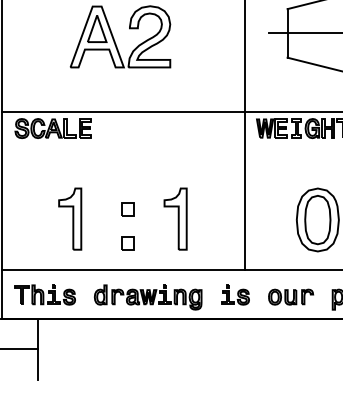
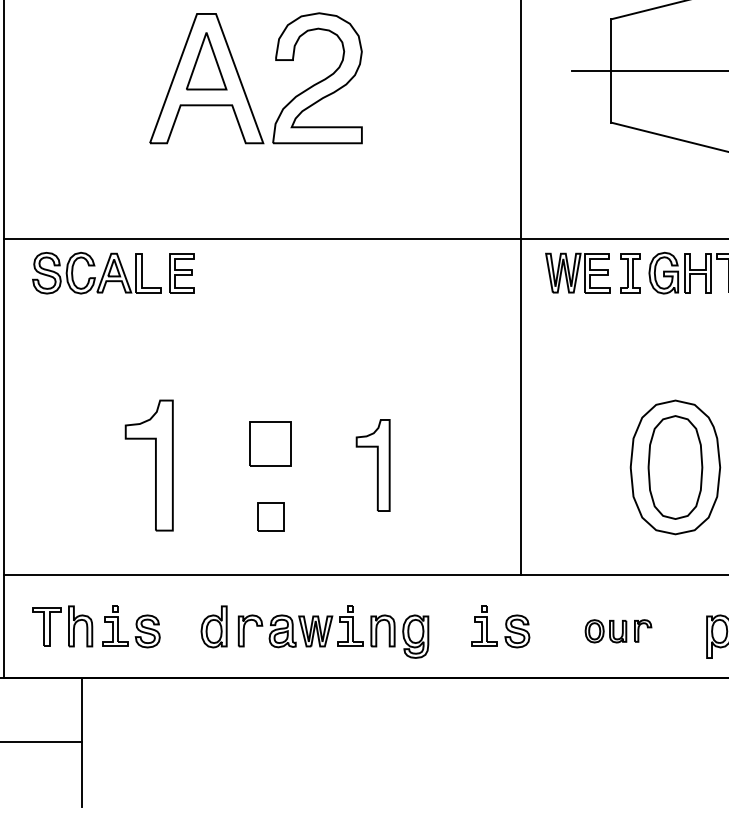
part: (127, 209) -> (271, 445), size x1.6
part: (175, 218) -> (372, 464), size x0.7
part: (290, 296) -> (617, 629), size x0.7

